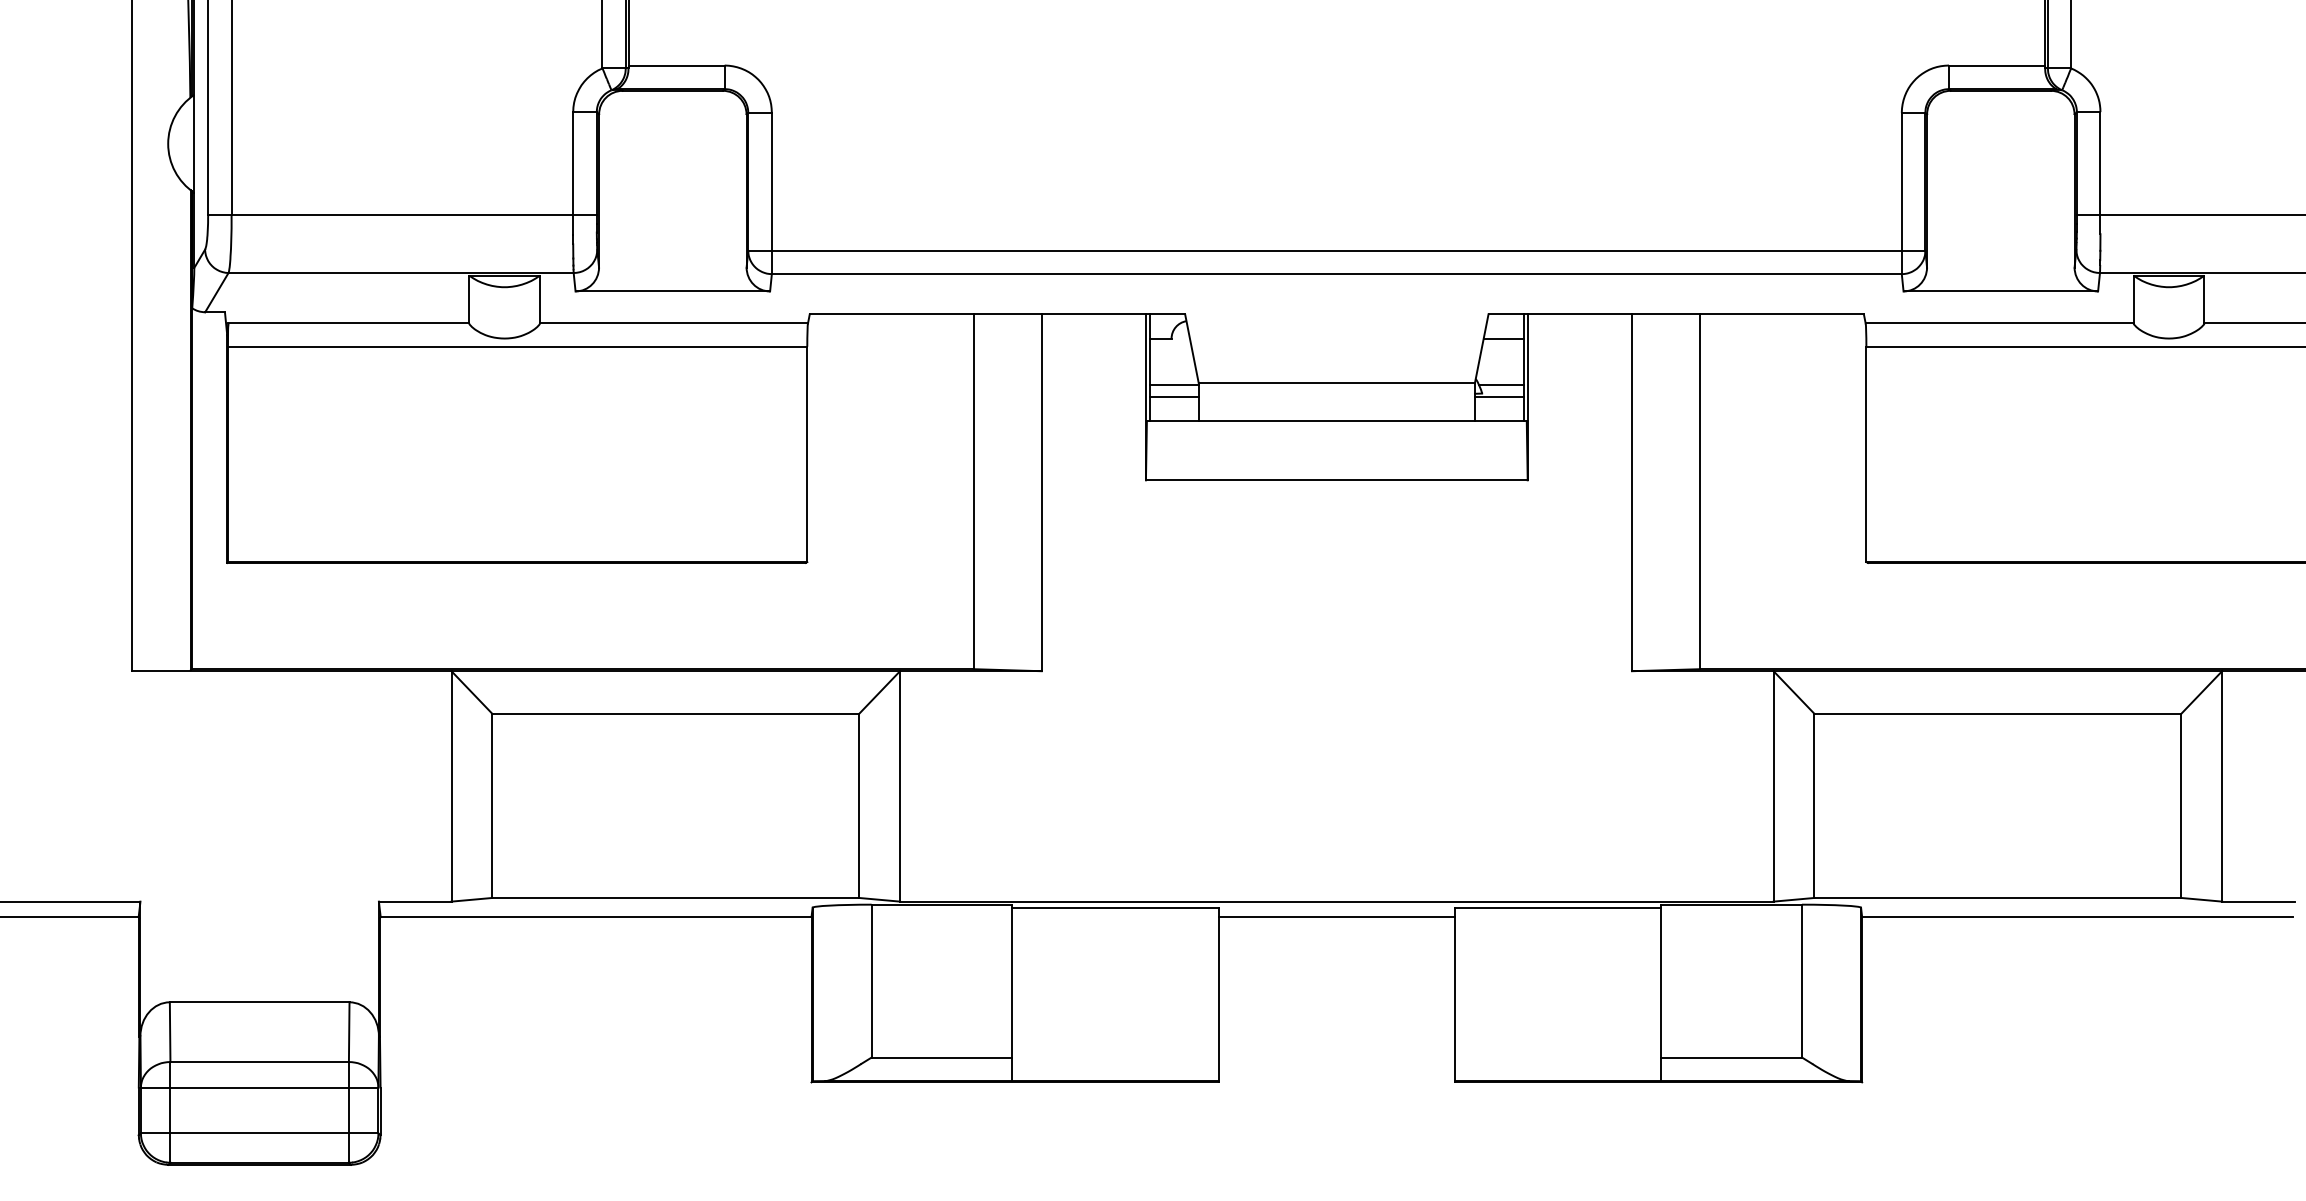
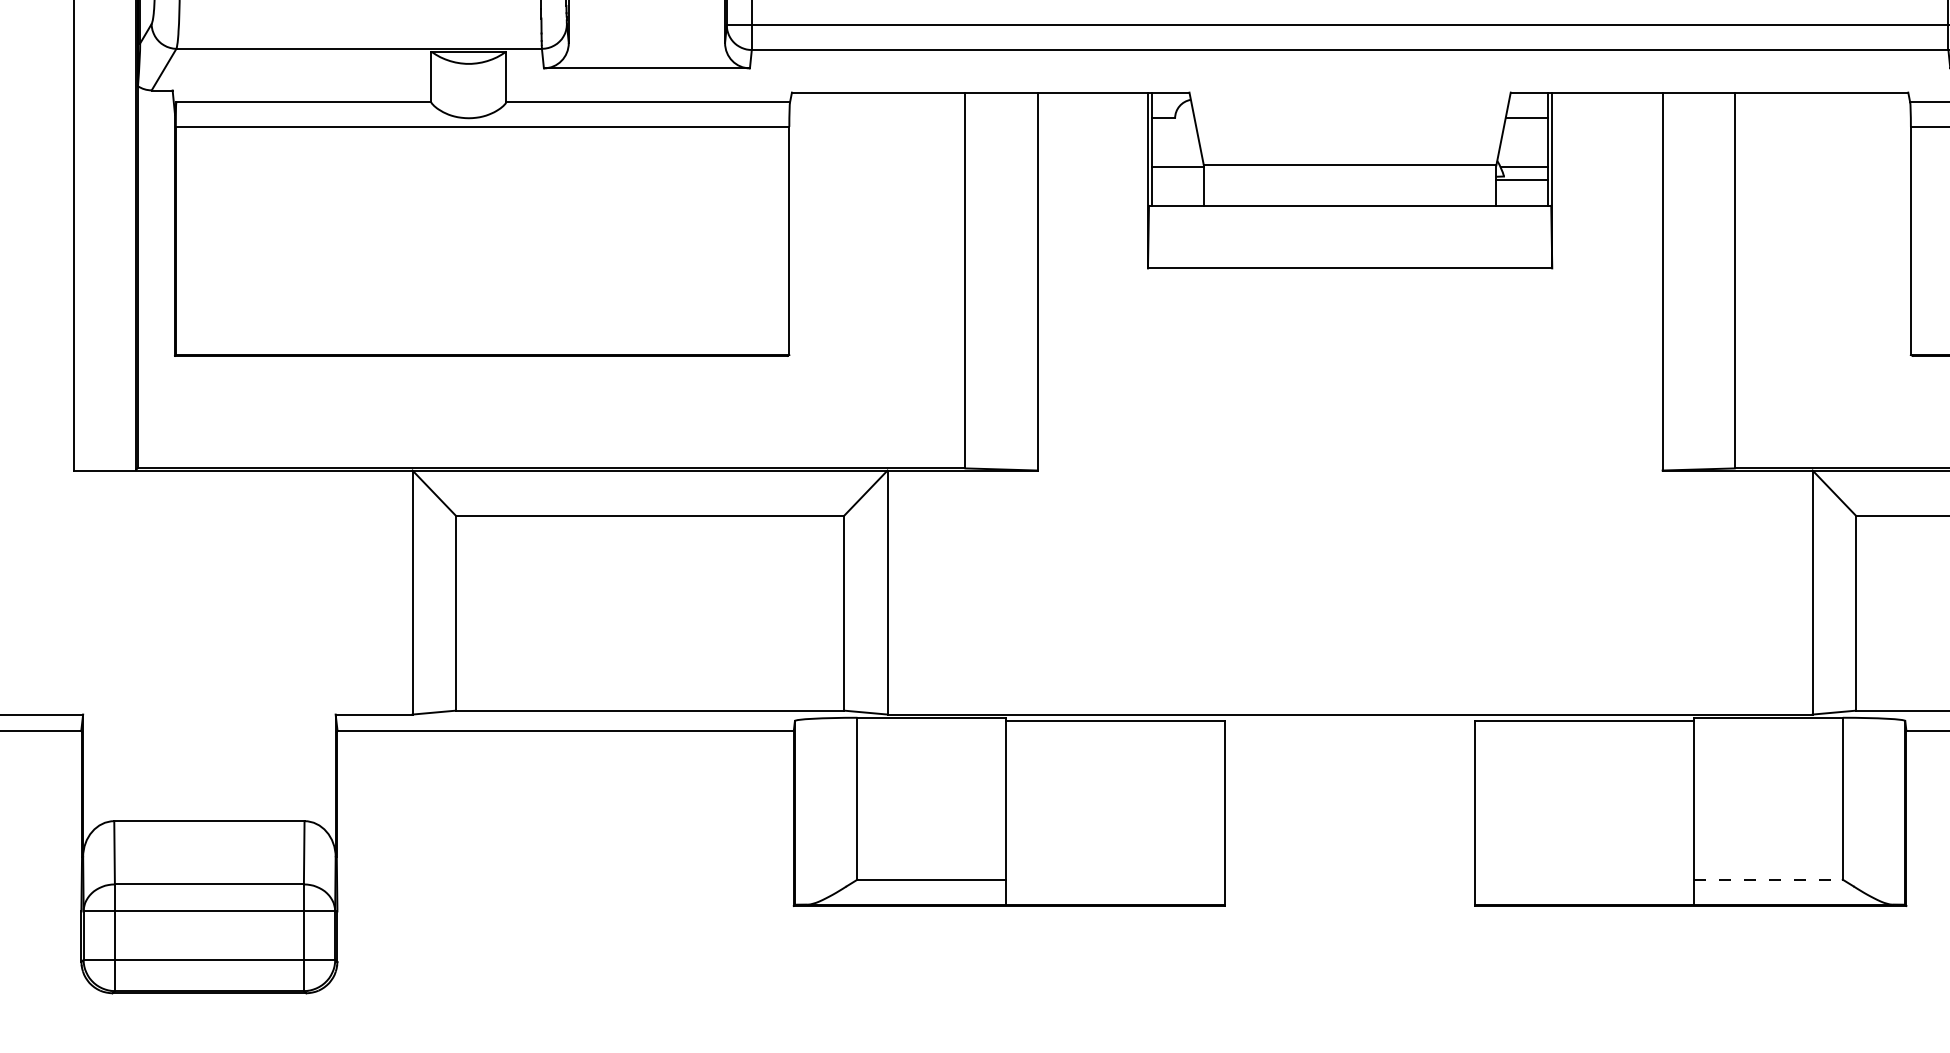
line: (1173, 396) -> (1177, 179), removed
line: (1336, 917) -> (1349, 731), removed
line: (1732, 1057) -> (1769, 879), solid -> dashed

